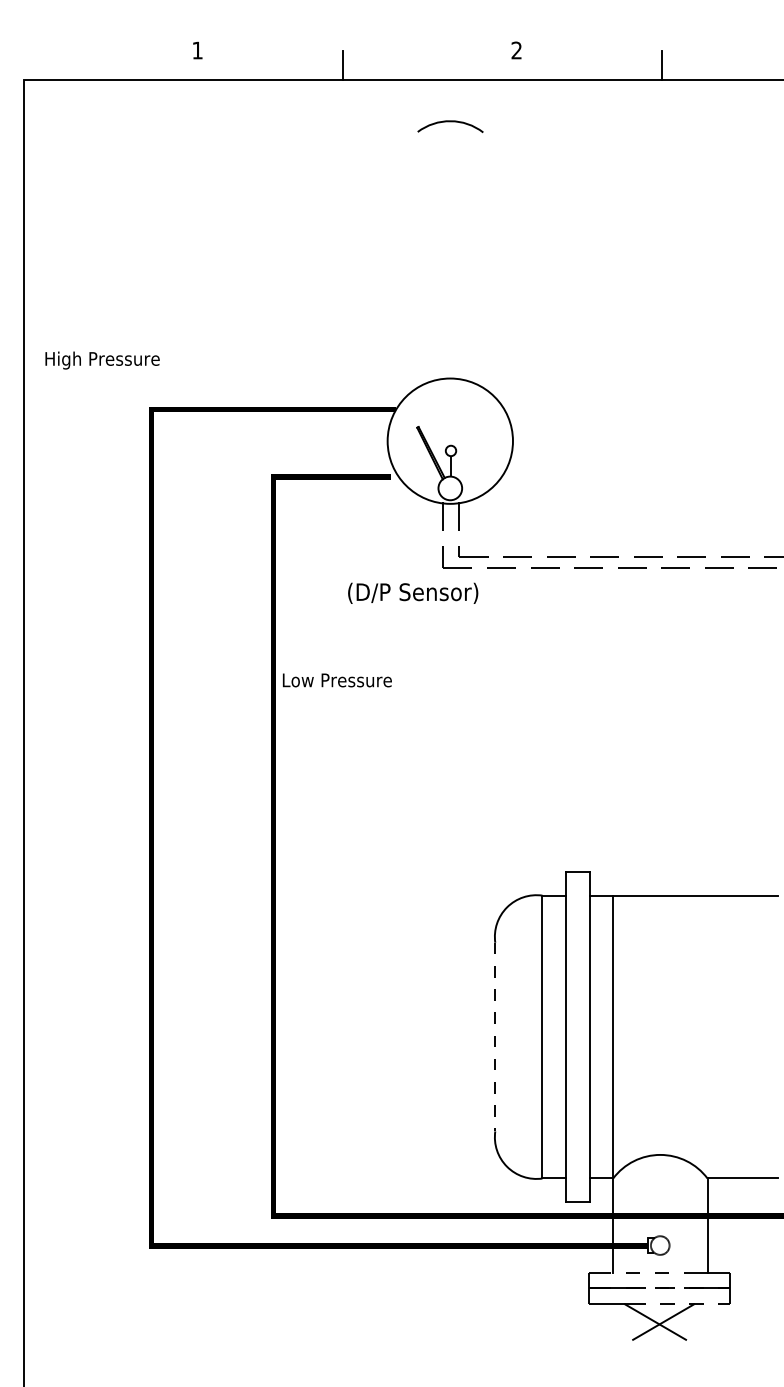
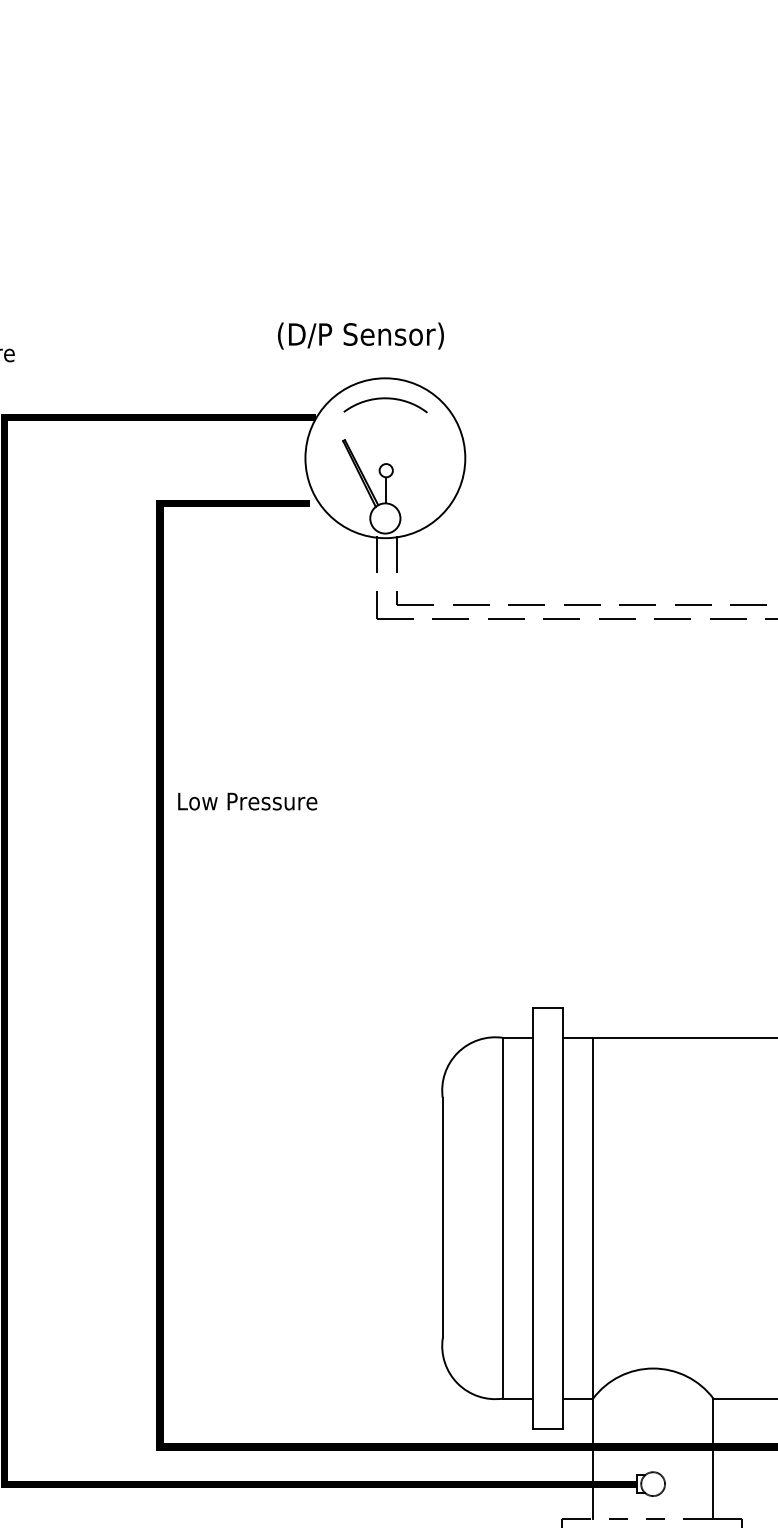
arc: (450, 122) -> (385, 399), moved
text: (413, 592) -> (361, 334), moved
text: (337, 680) -> (247, 801), moved
line: (495, 1037) -> (443, 1218), dashed -> solid

